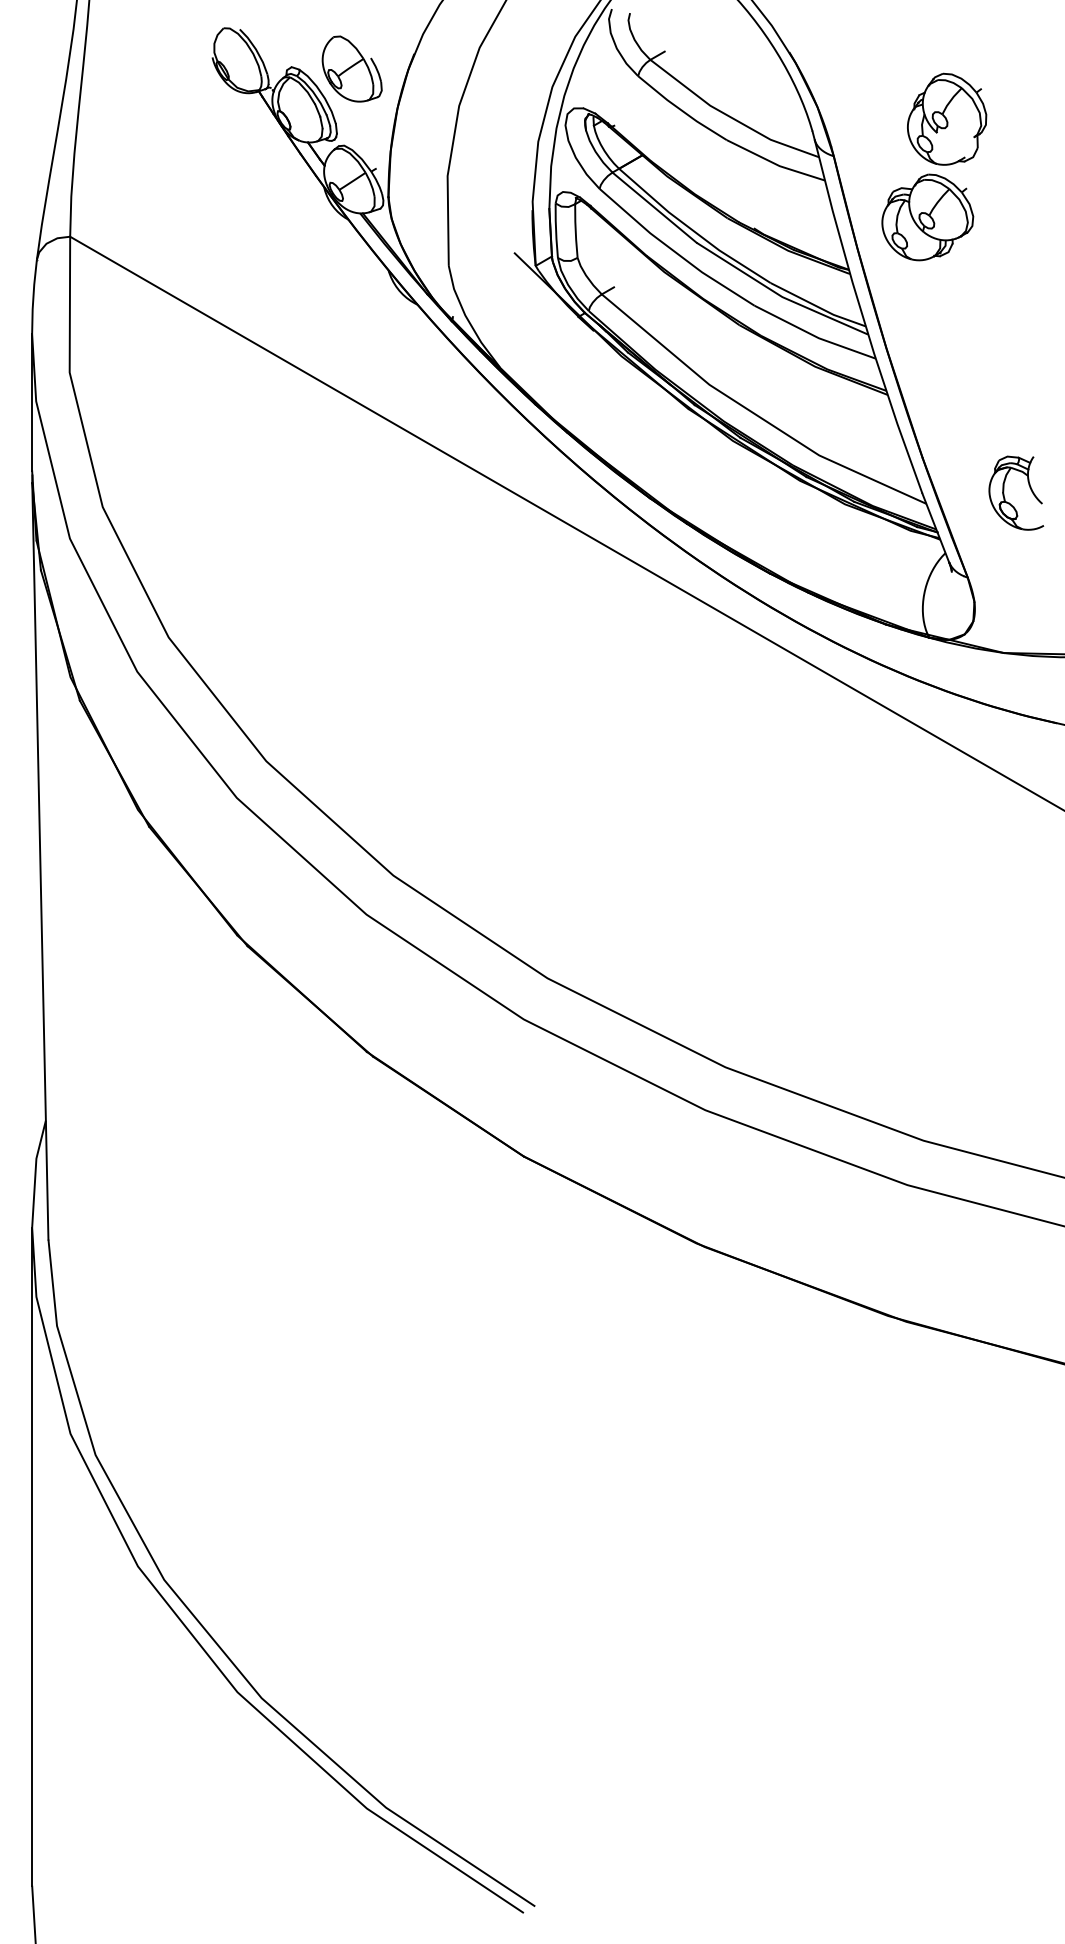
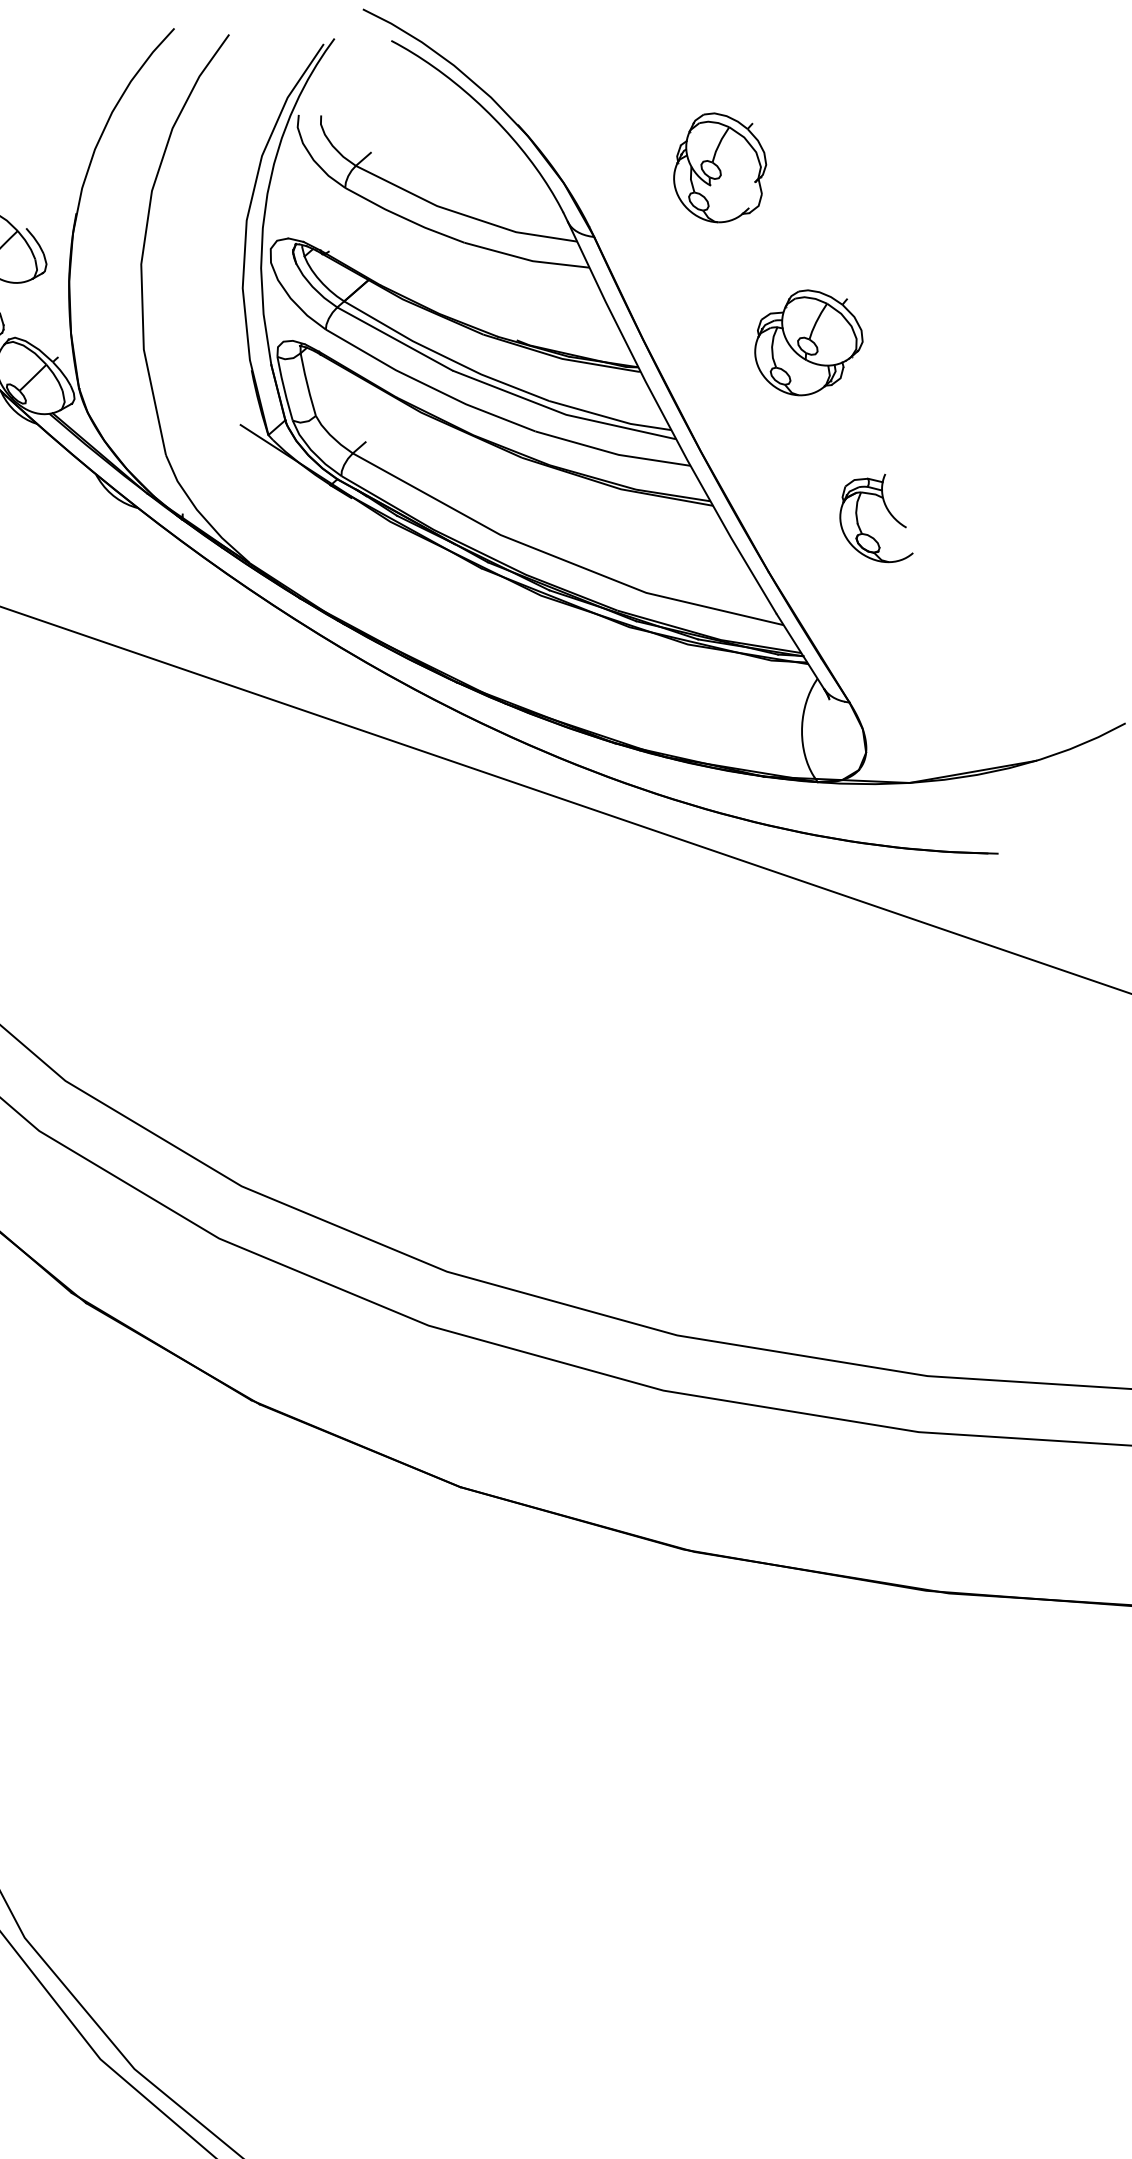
part: (927, 217) -> (807, 342), moved
part: (1004, 492) -> (859, 523), moved

